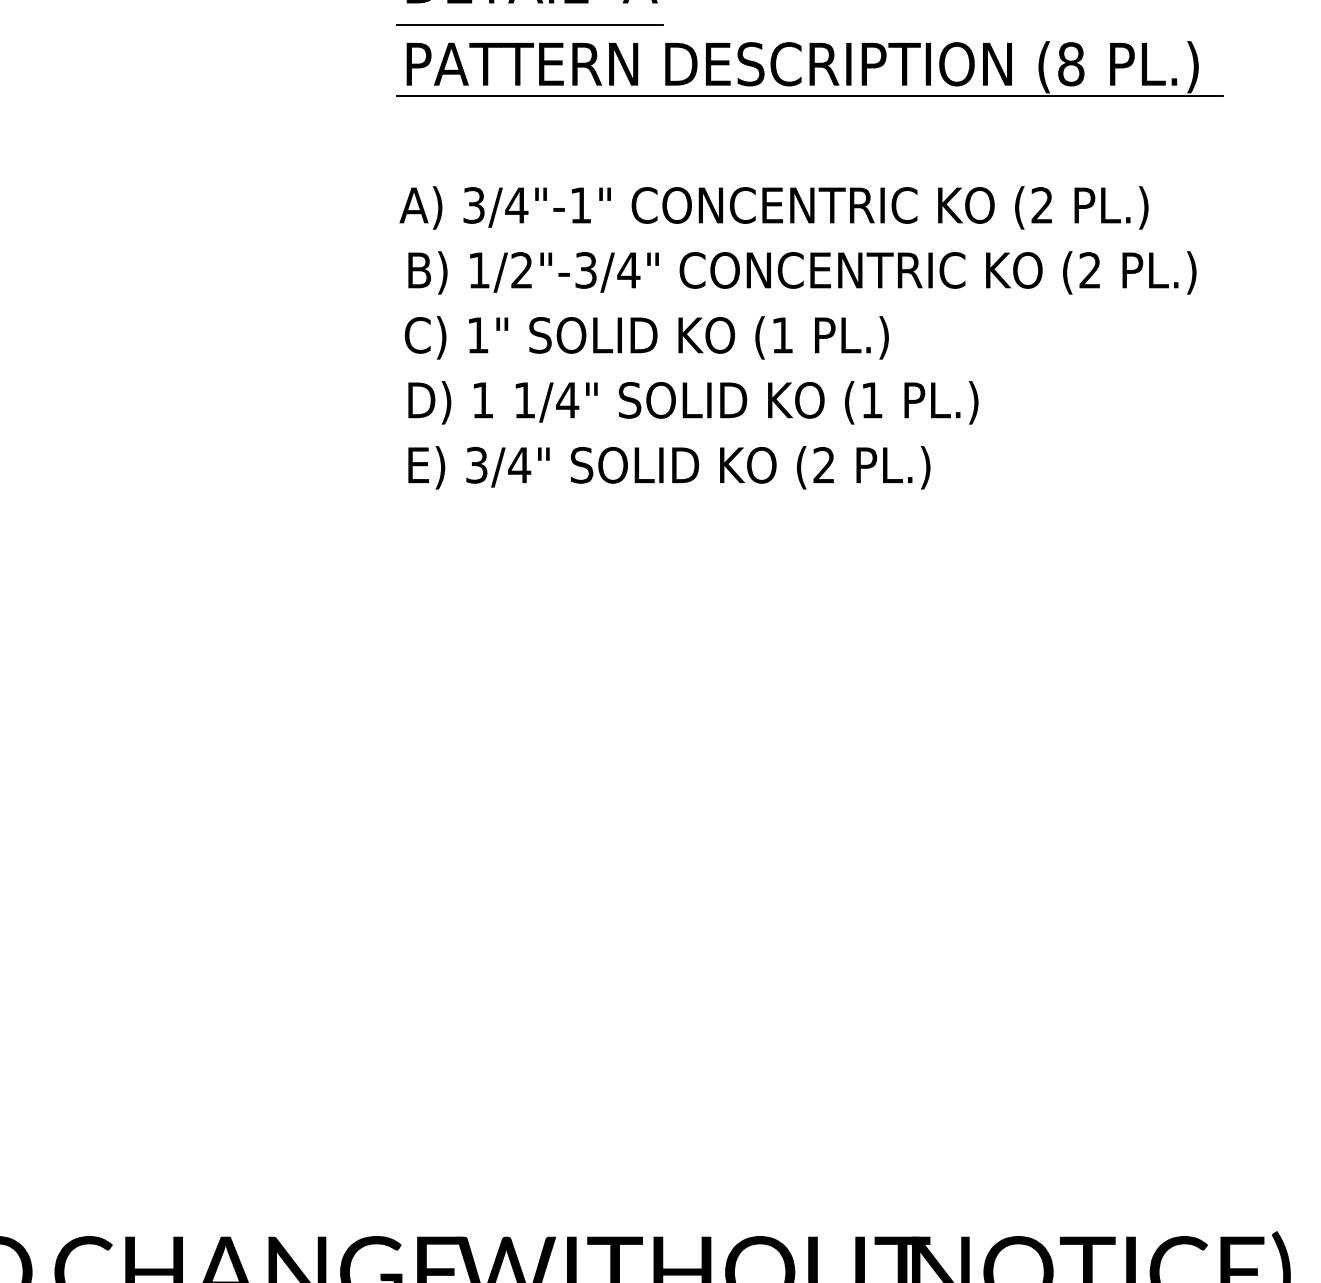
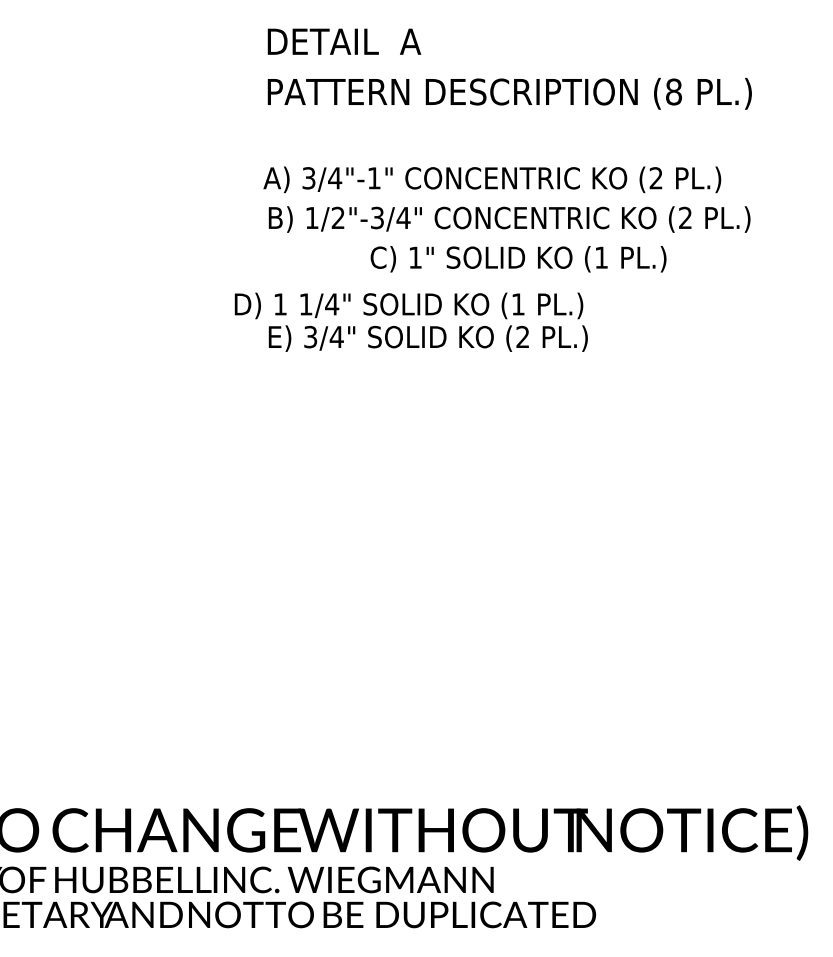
line: (530, 25) -> (343, 68), removed
line: (810, 96) -> (514, 111), removed
text: (646, 338) -> (518, 259), moved
text: (692, 402) -> (408, 305), moved

